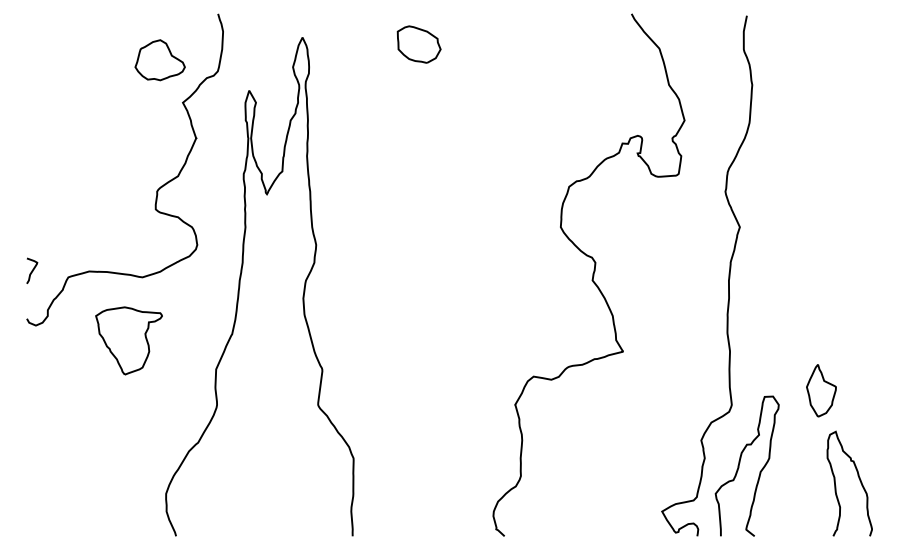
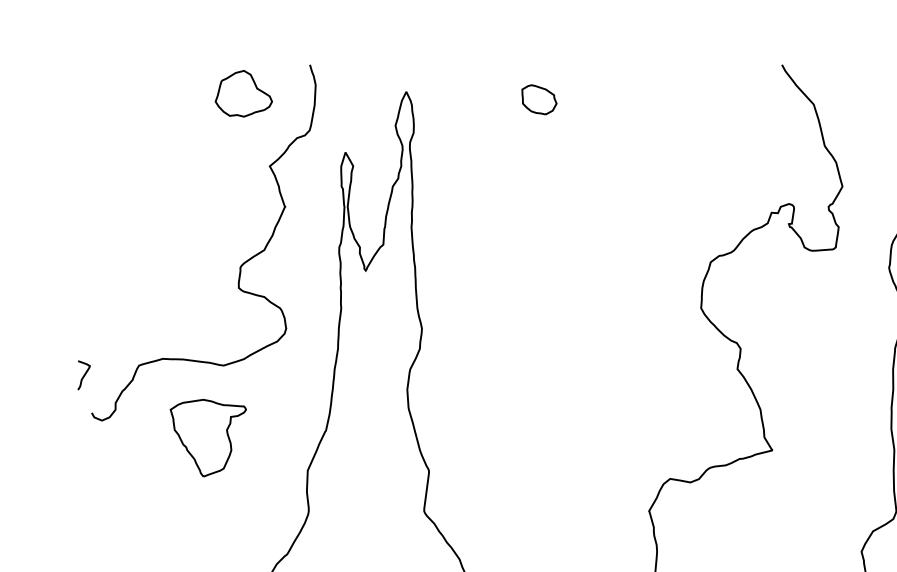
part: (418, 44) -> (538, 99), size x0.7
part: (159, 60) -> (243, 94), moved
curve: (32, 270) -> (84, 374), moved

